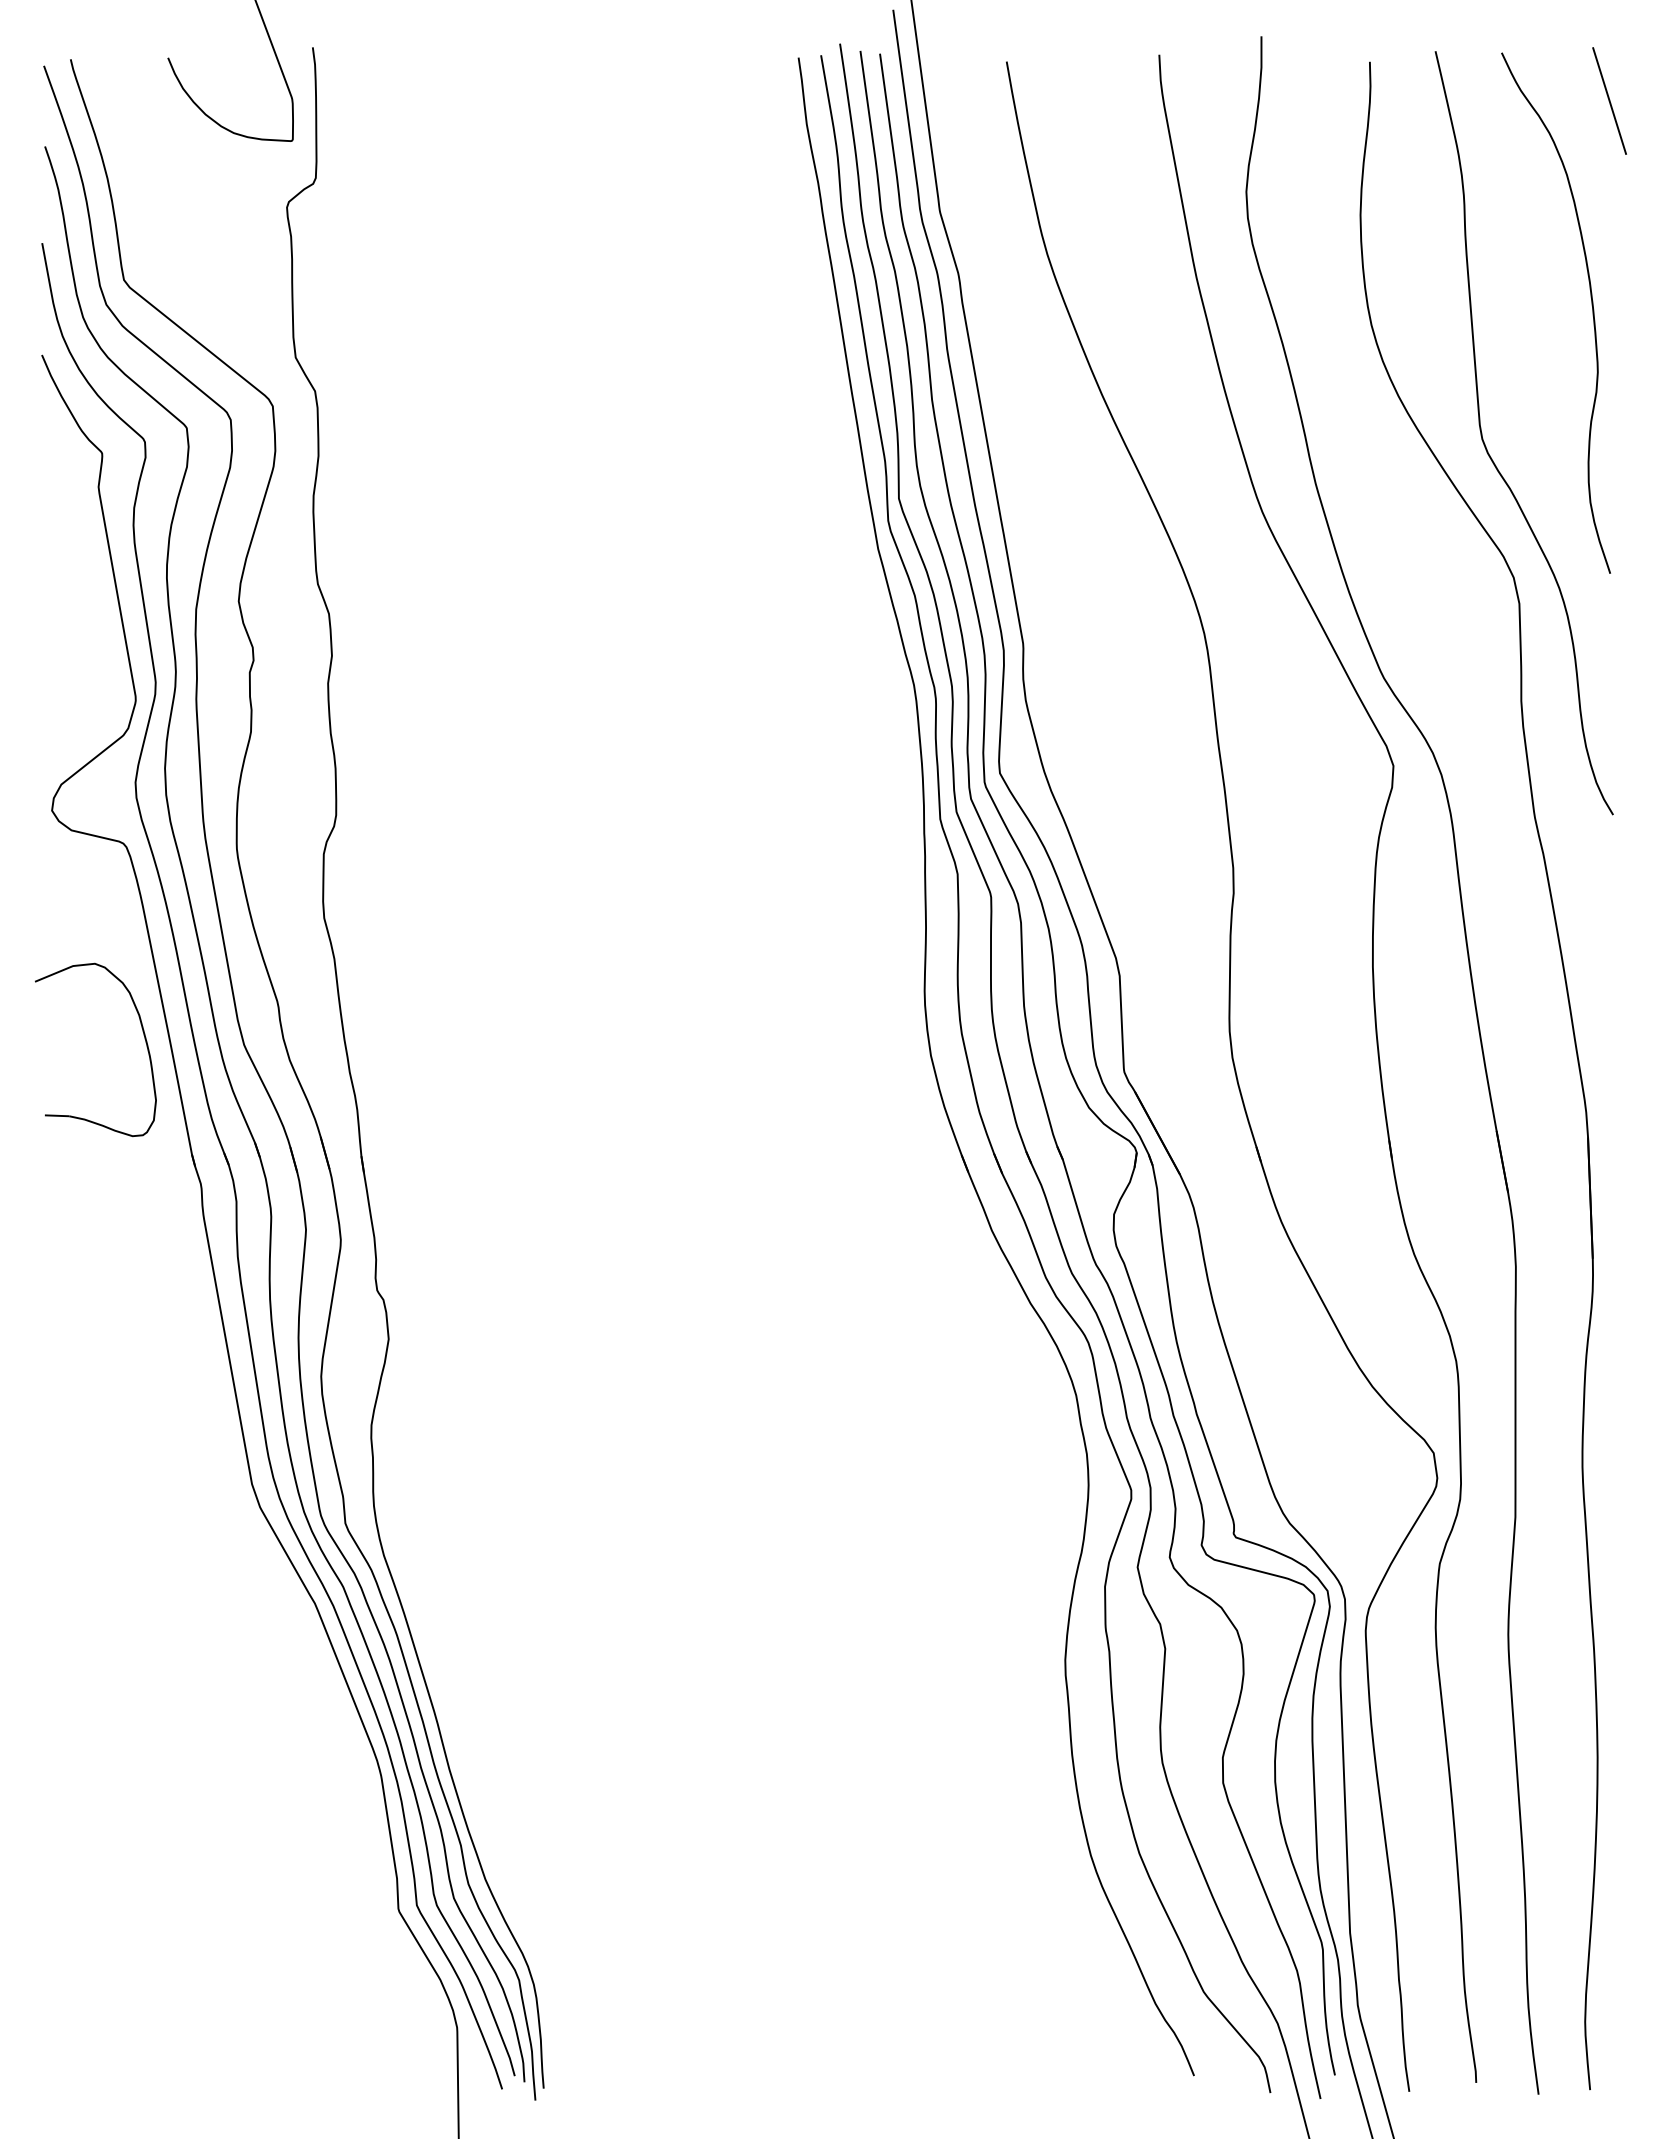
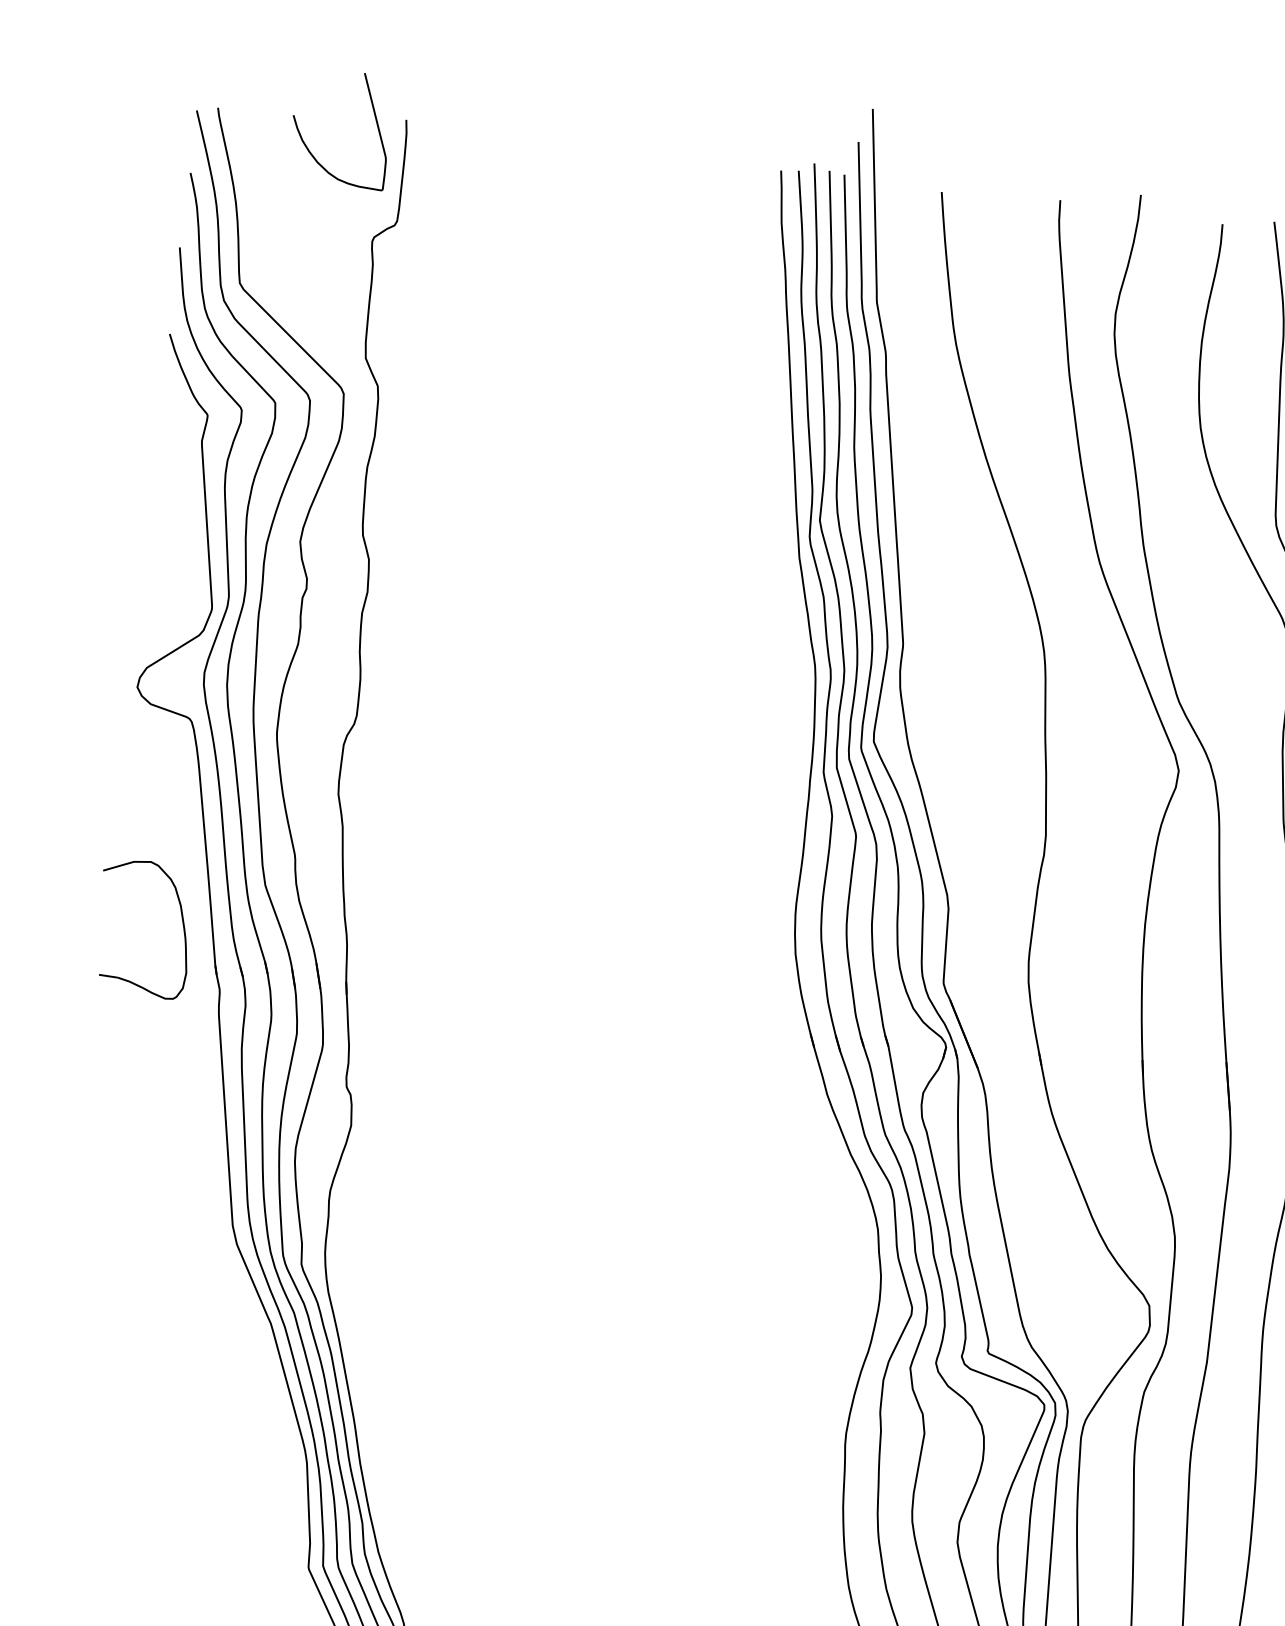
part: (143, 1035) -> (182, 921), moved

